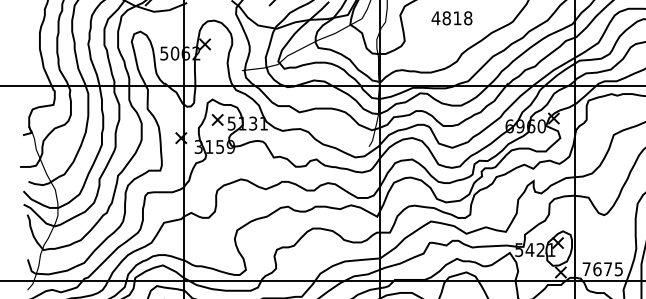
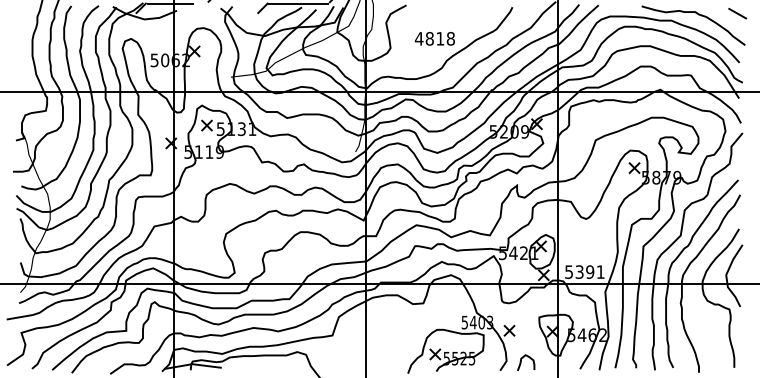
text: (451, 17) -> (434, 38), moved
text: (525, 125) -> (509, 131), 6960 -> 5209
text: (209, 146) -> (198, 151), 3159 -> 5119
text: (602, 268) -> (584, 271), 7675 -> 5391

